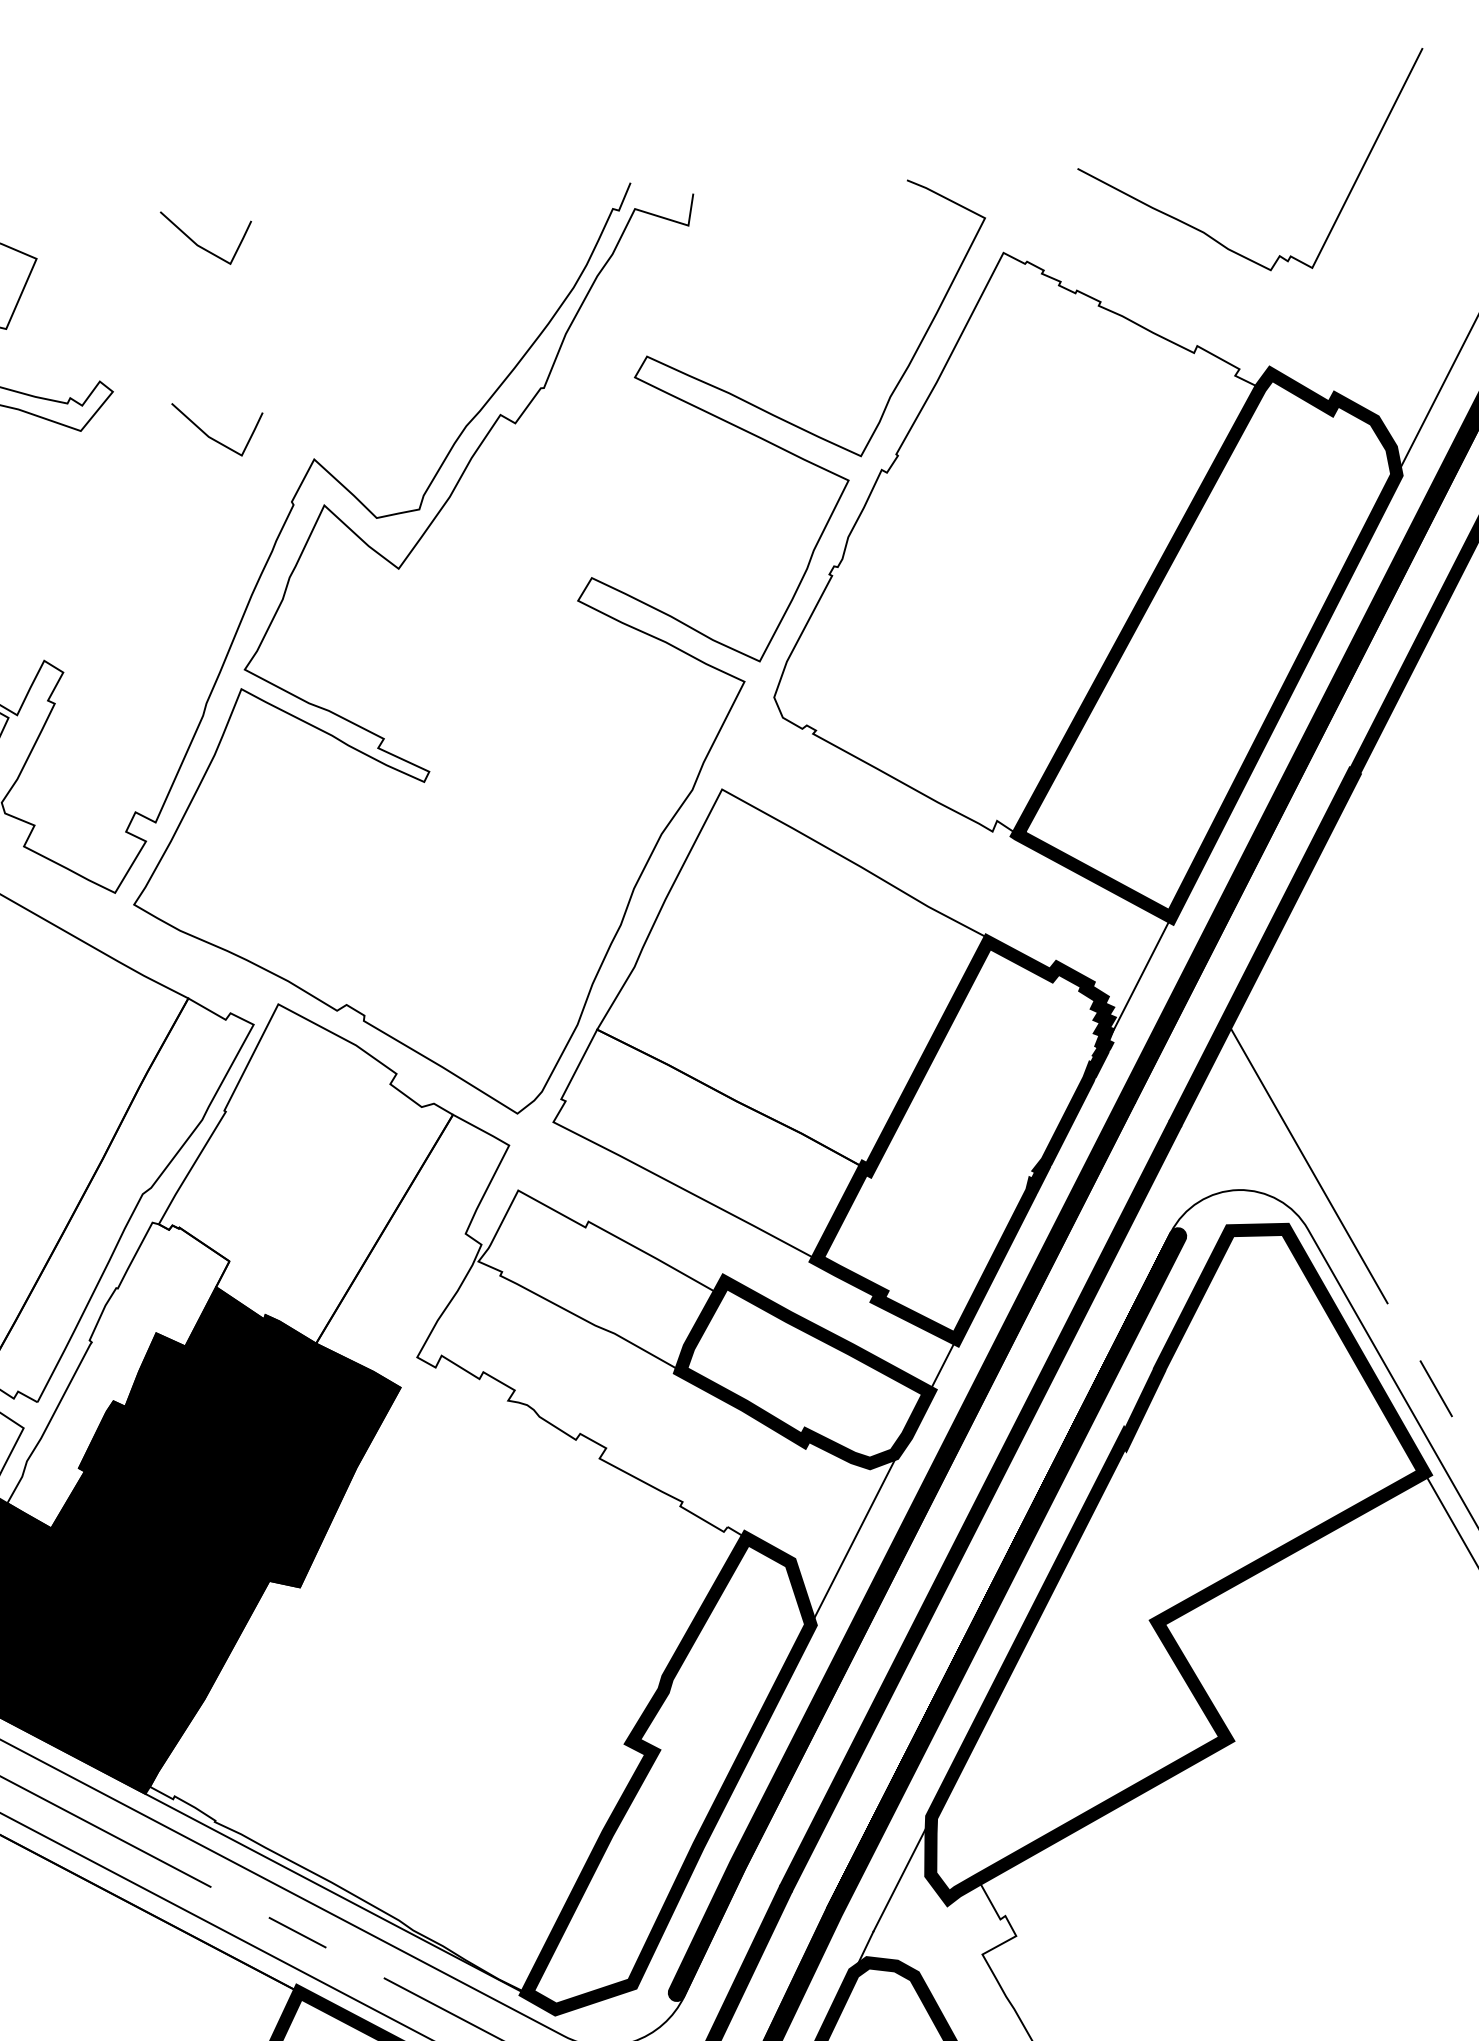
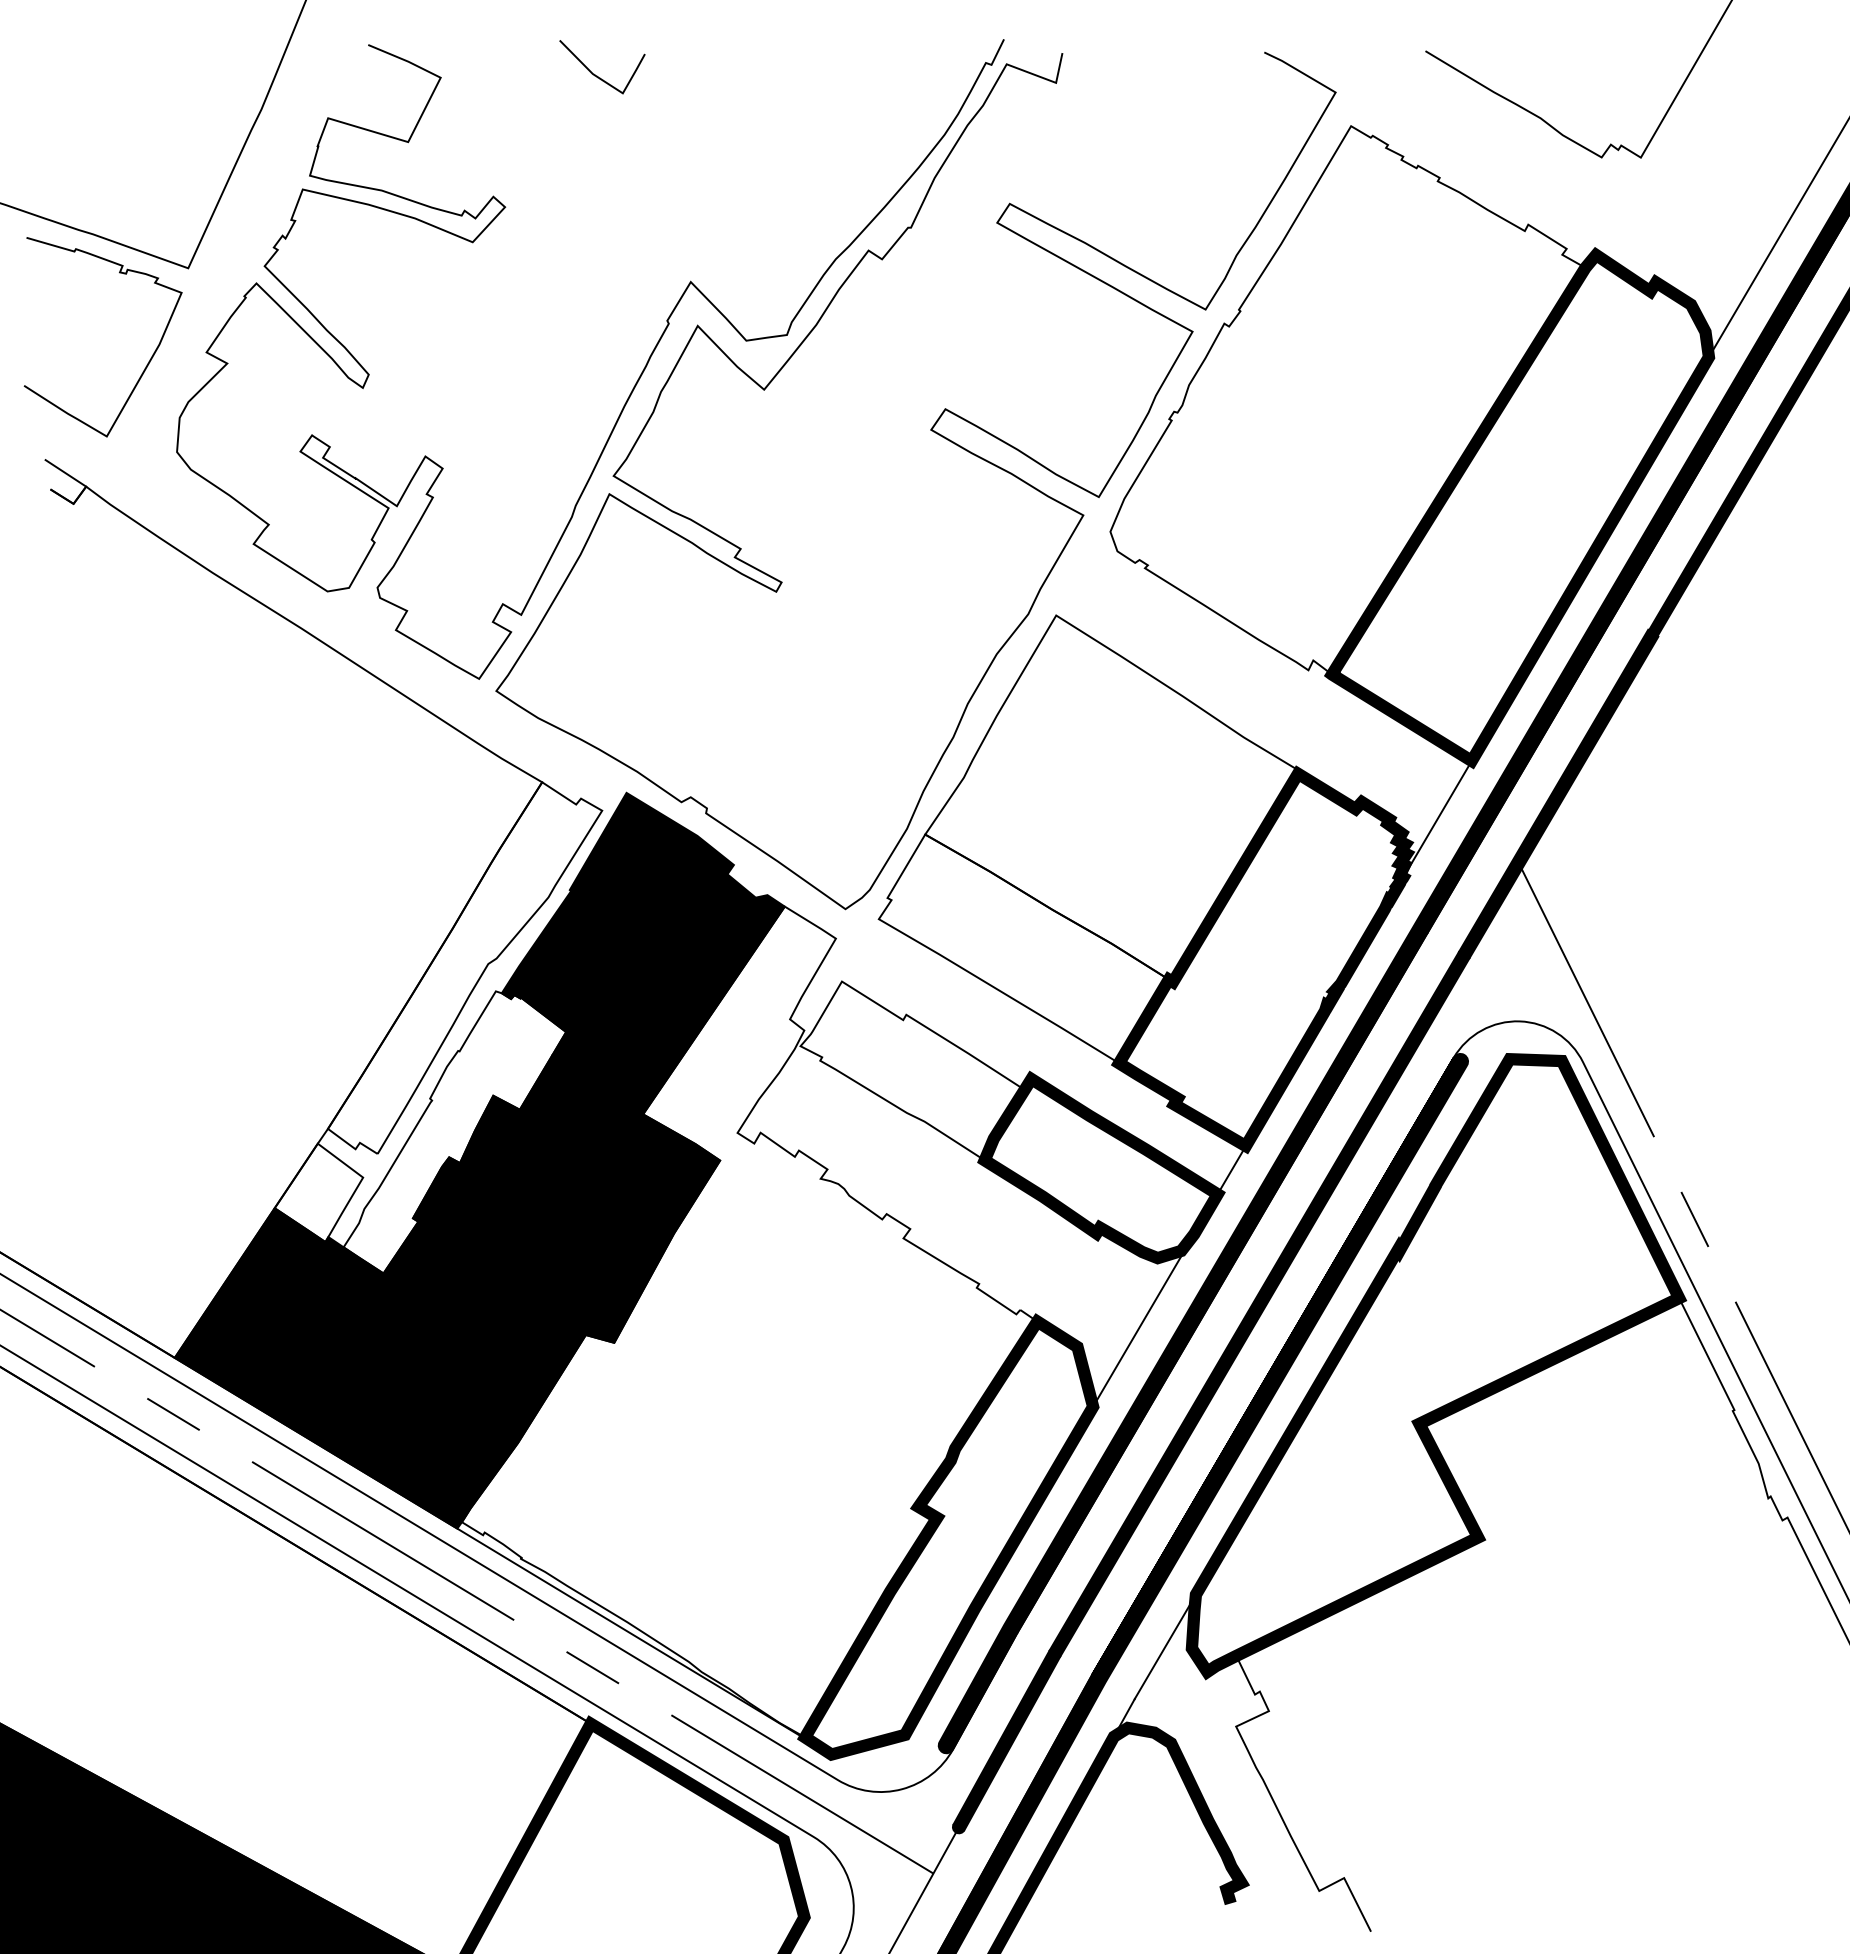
line: (213, 438) -> (597, 256), removed
fill: (305, 1173) -> (642, 953), added

